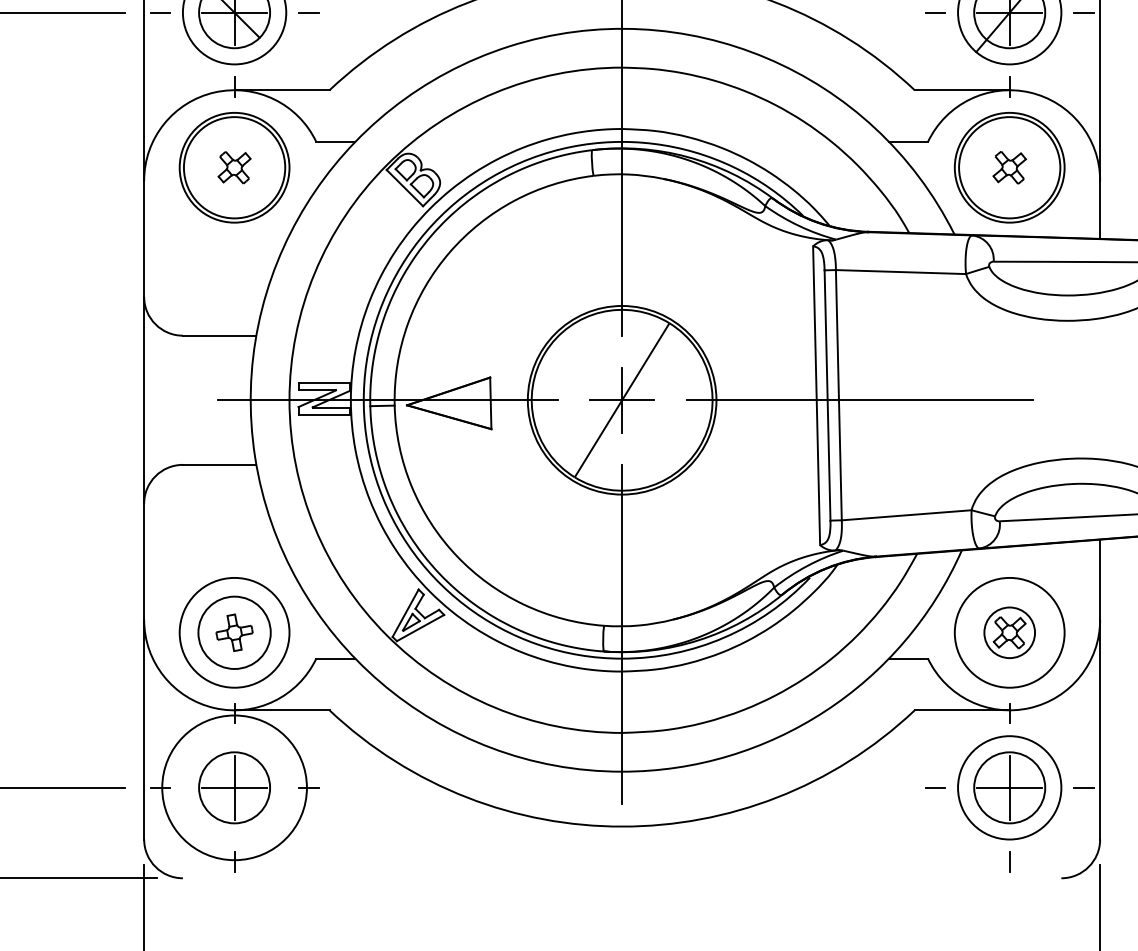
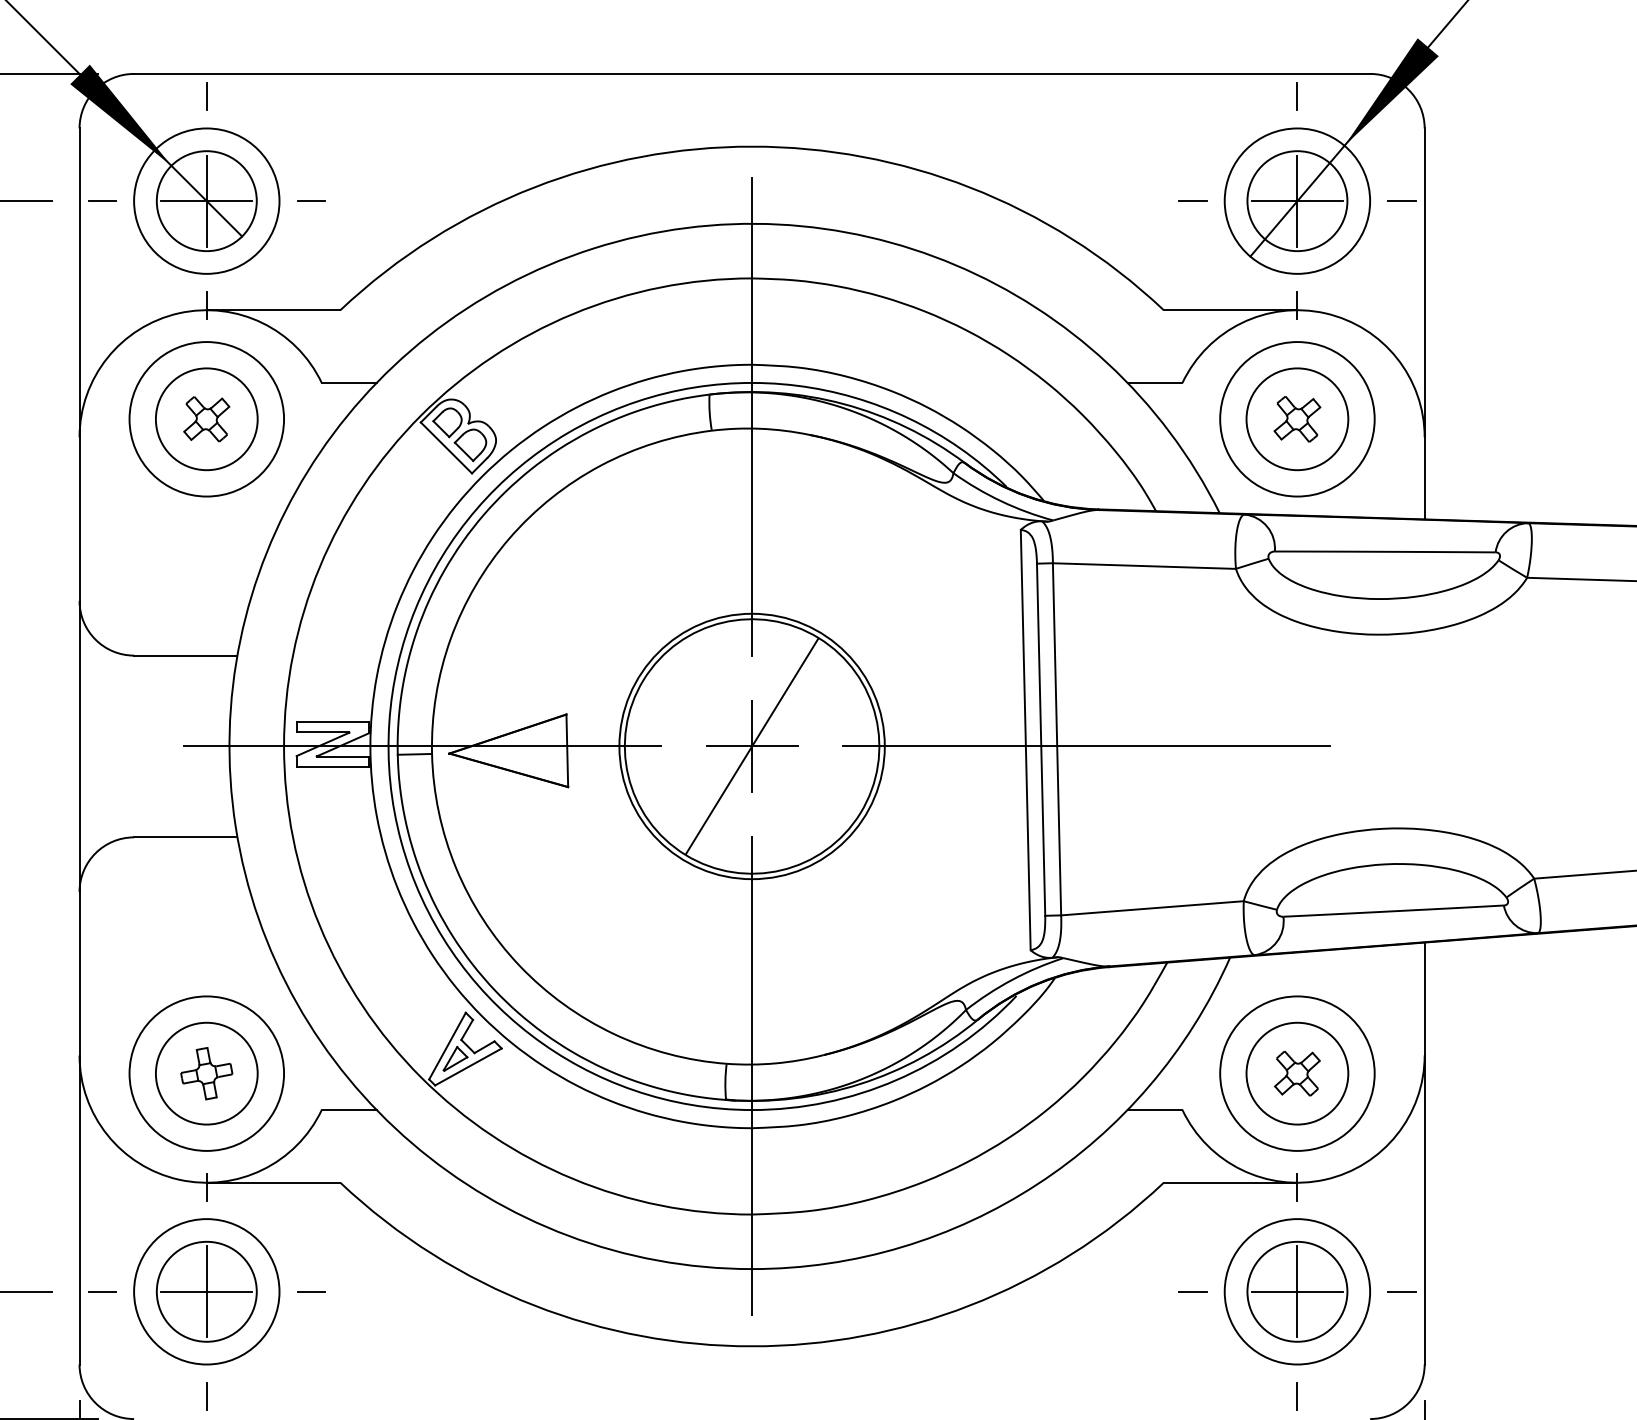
circle: (234, 167) -> (206, 419), size x0.71
circle: (1009, 167) -> (1297, 419), size x0.71
circle: (1009, 632) -> (1297, 1073), size x1.43
circle: (234, 787) -> (206, 1291), size x0.71

